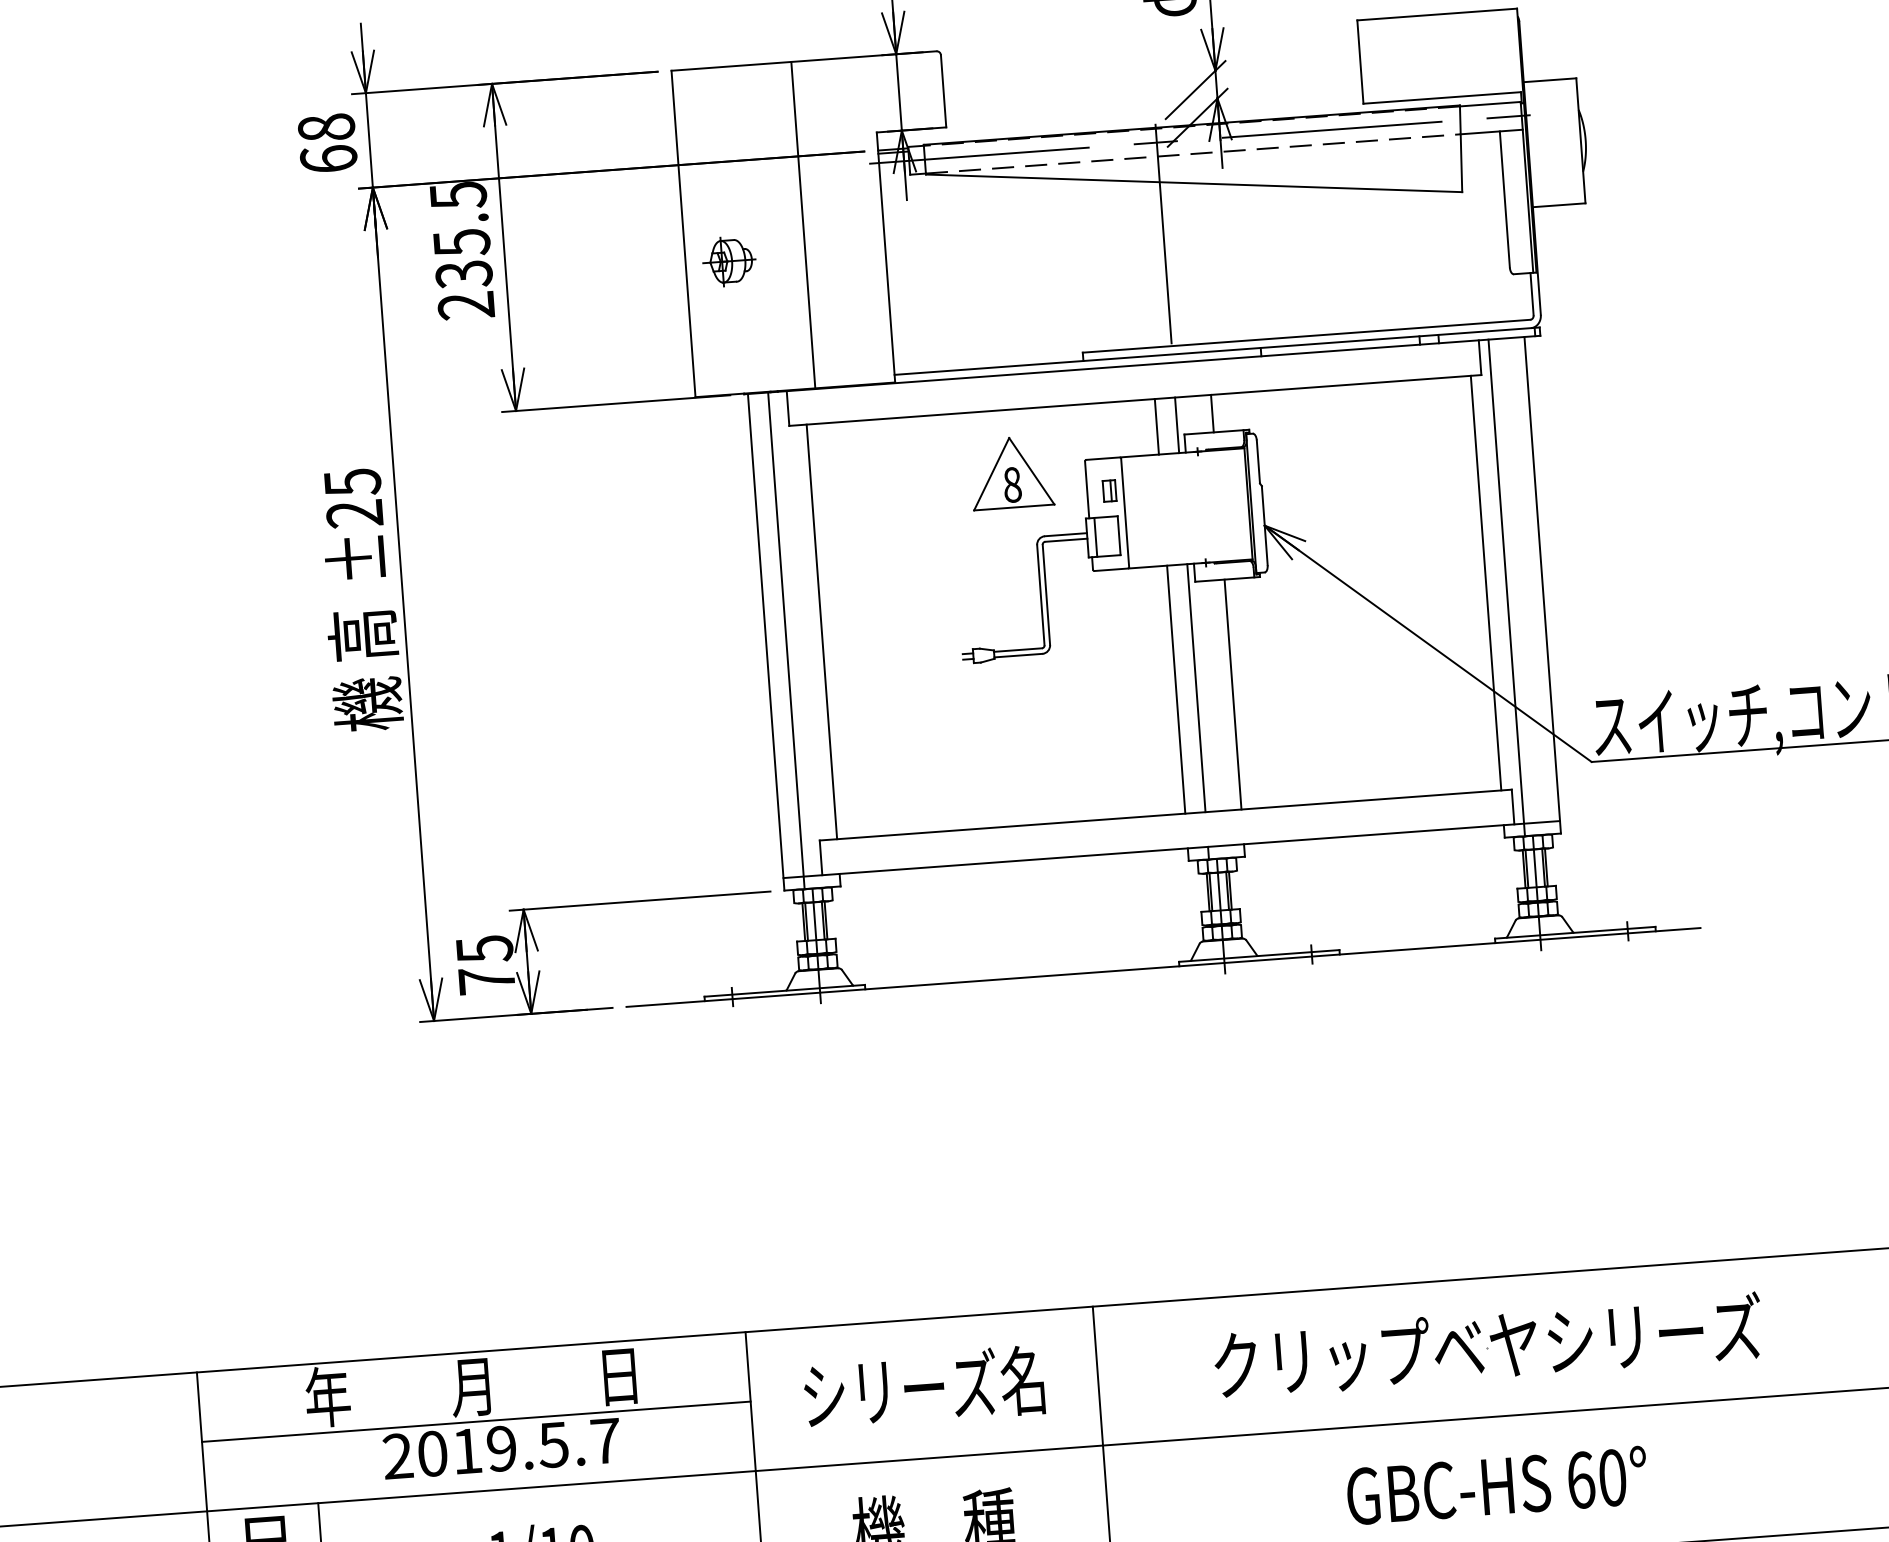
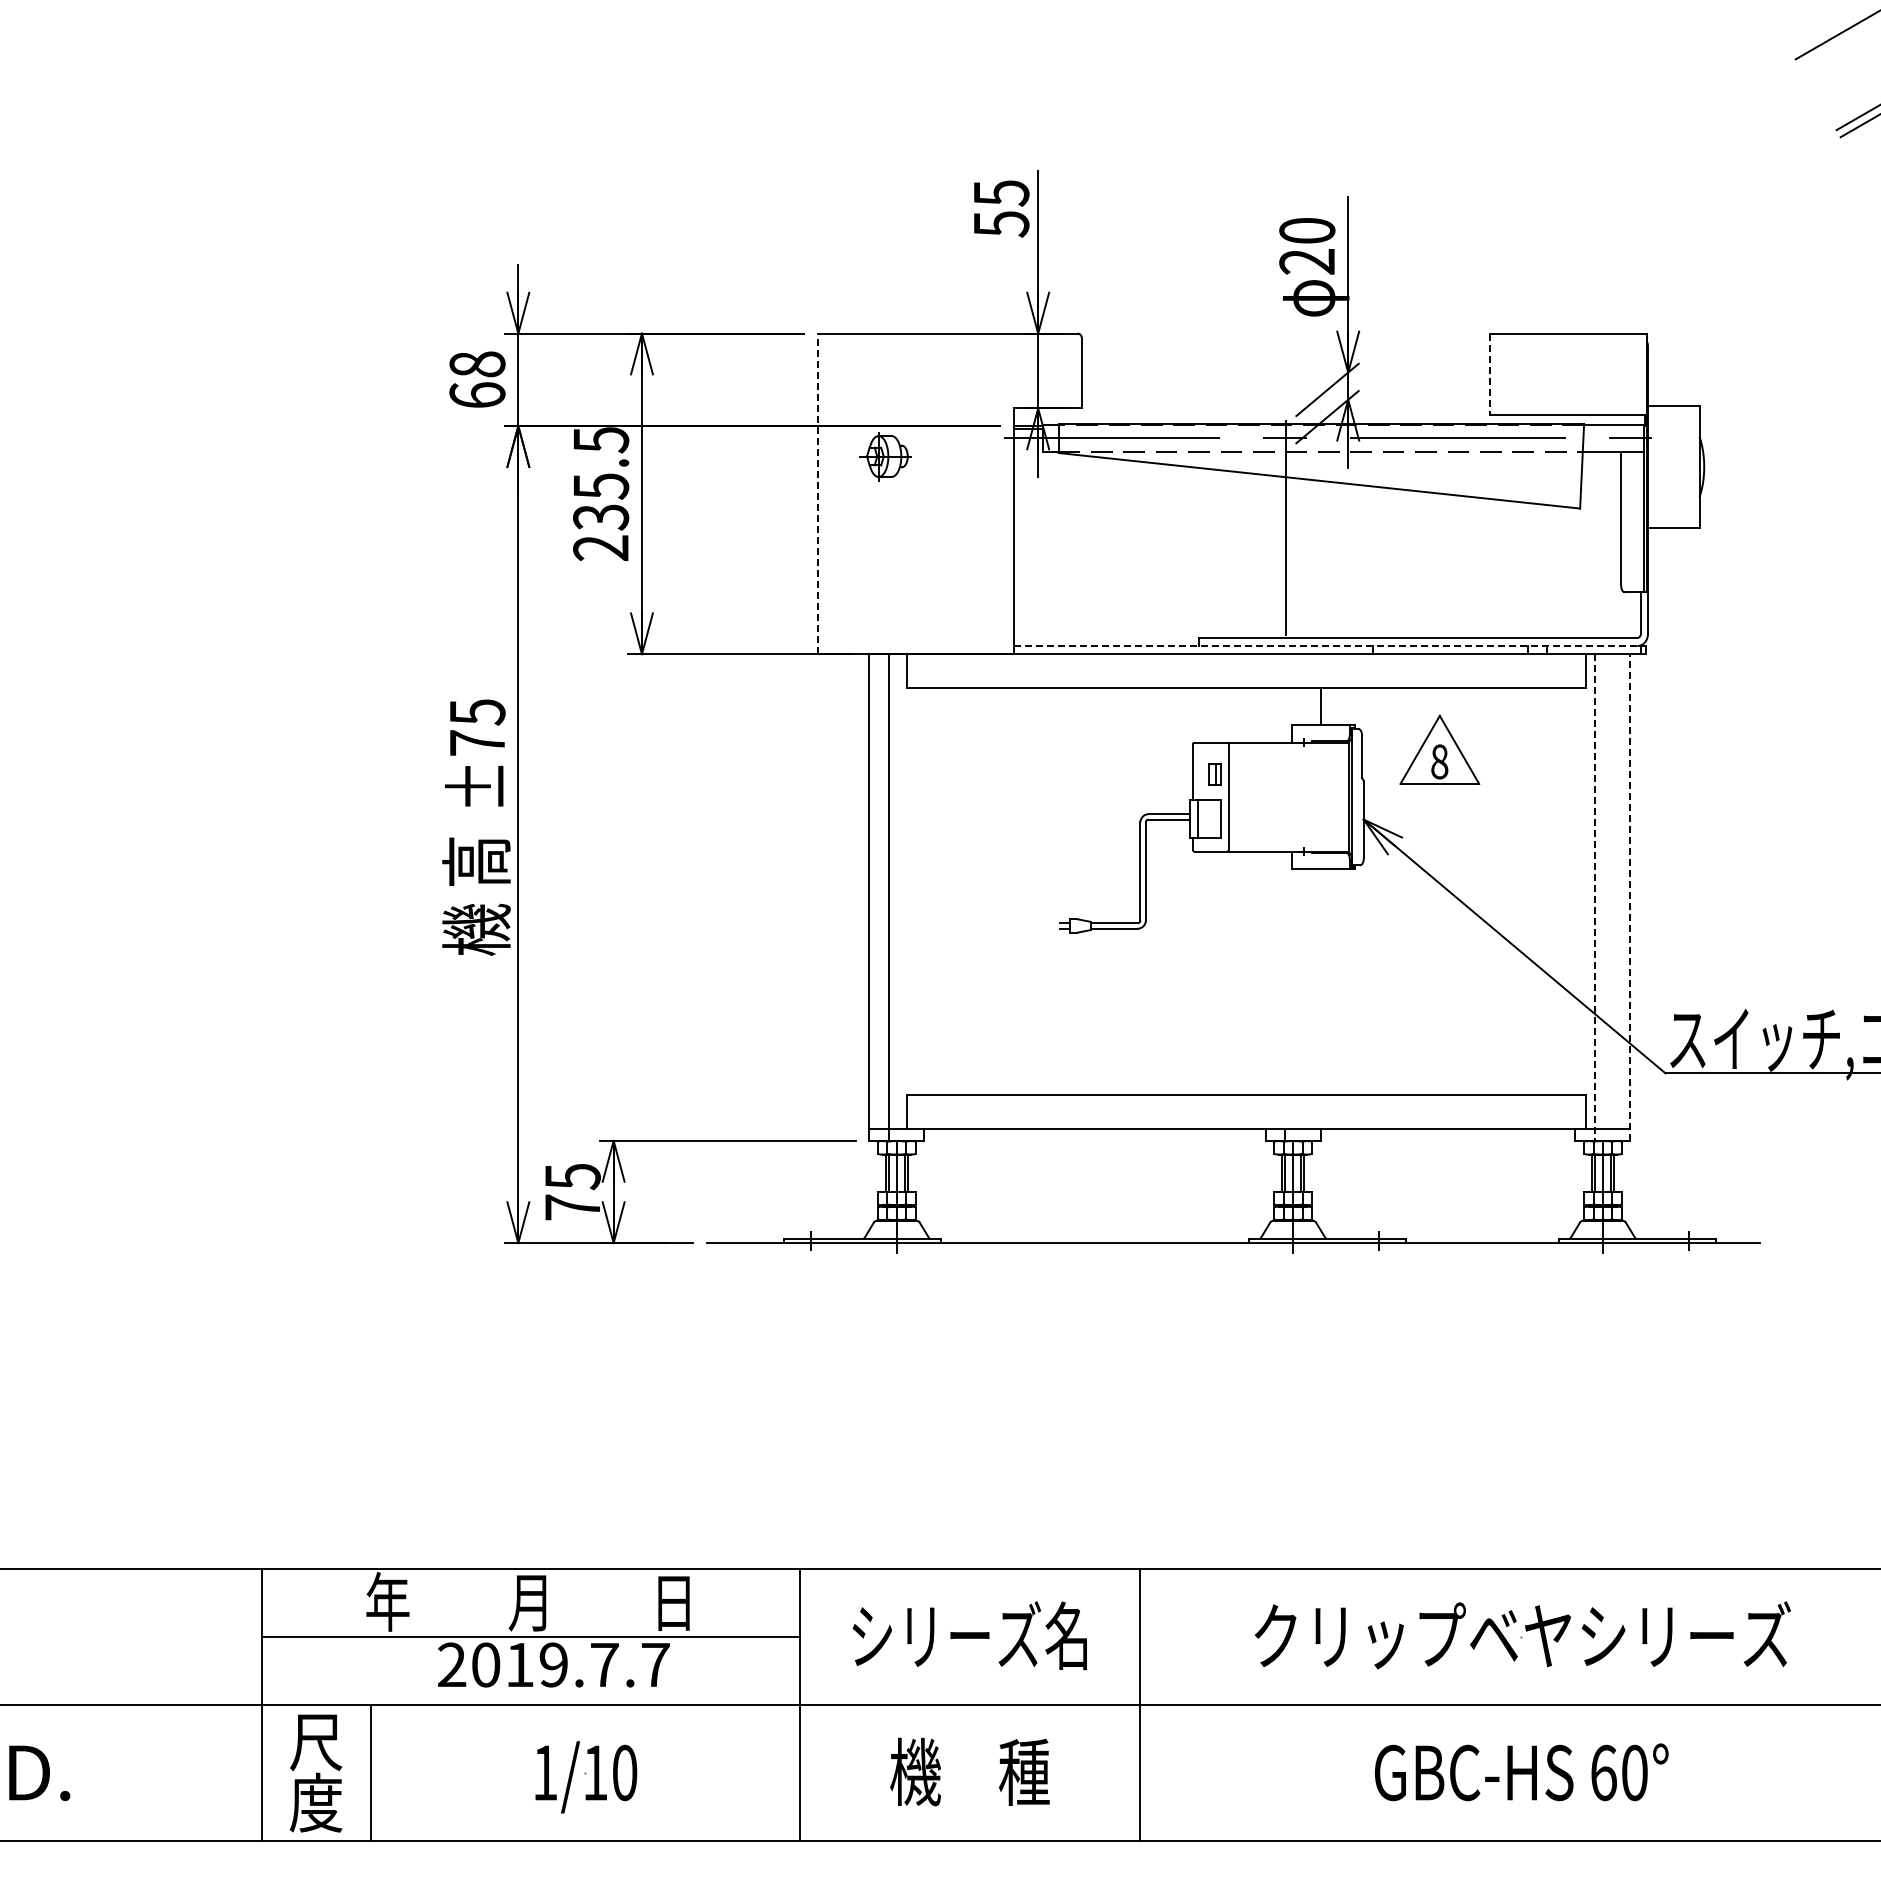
line: (1360, 62) -> (1490, 374), solid -> dashed
line: (803, 225) -> (935, 493), removed
line: (683, 233) -> (817, 493), solid -> dashed
part: (729, 261) -> (885, 456), moved
line: (1217, 351) -> (1330, 646), solid -> dashed
line: (1177, 425) -> (1285, 715), removed
line: (1156, 426) -> (1265, 715), removed
part: (1011, 472) -> (1439, 749), moved
text: (353, 513) -> (476, 742), ±25 -> ±75
line: (1486, 583) -> (1575, 891), removed
line: (1542, 585) -> (1630, 897), solid -> dashed
line: (1507, 588) -> (1595, 898), solid -> dashed
line: (822, 631) -> (924, 891), removed
line: (1196, 687) -> (1285, 972), removed
line: (1175, 689) -> (1265, 972), removed
line: (1232, 694) -> (1320, 981), removed
text: (552, 1445) -> (603, 1665), 2019.5.7 -> 2019.7.7

